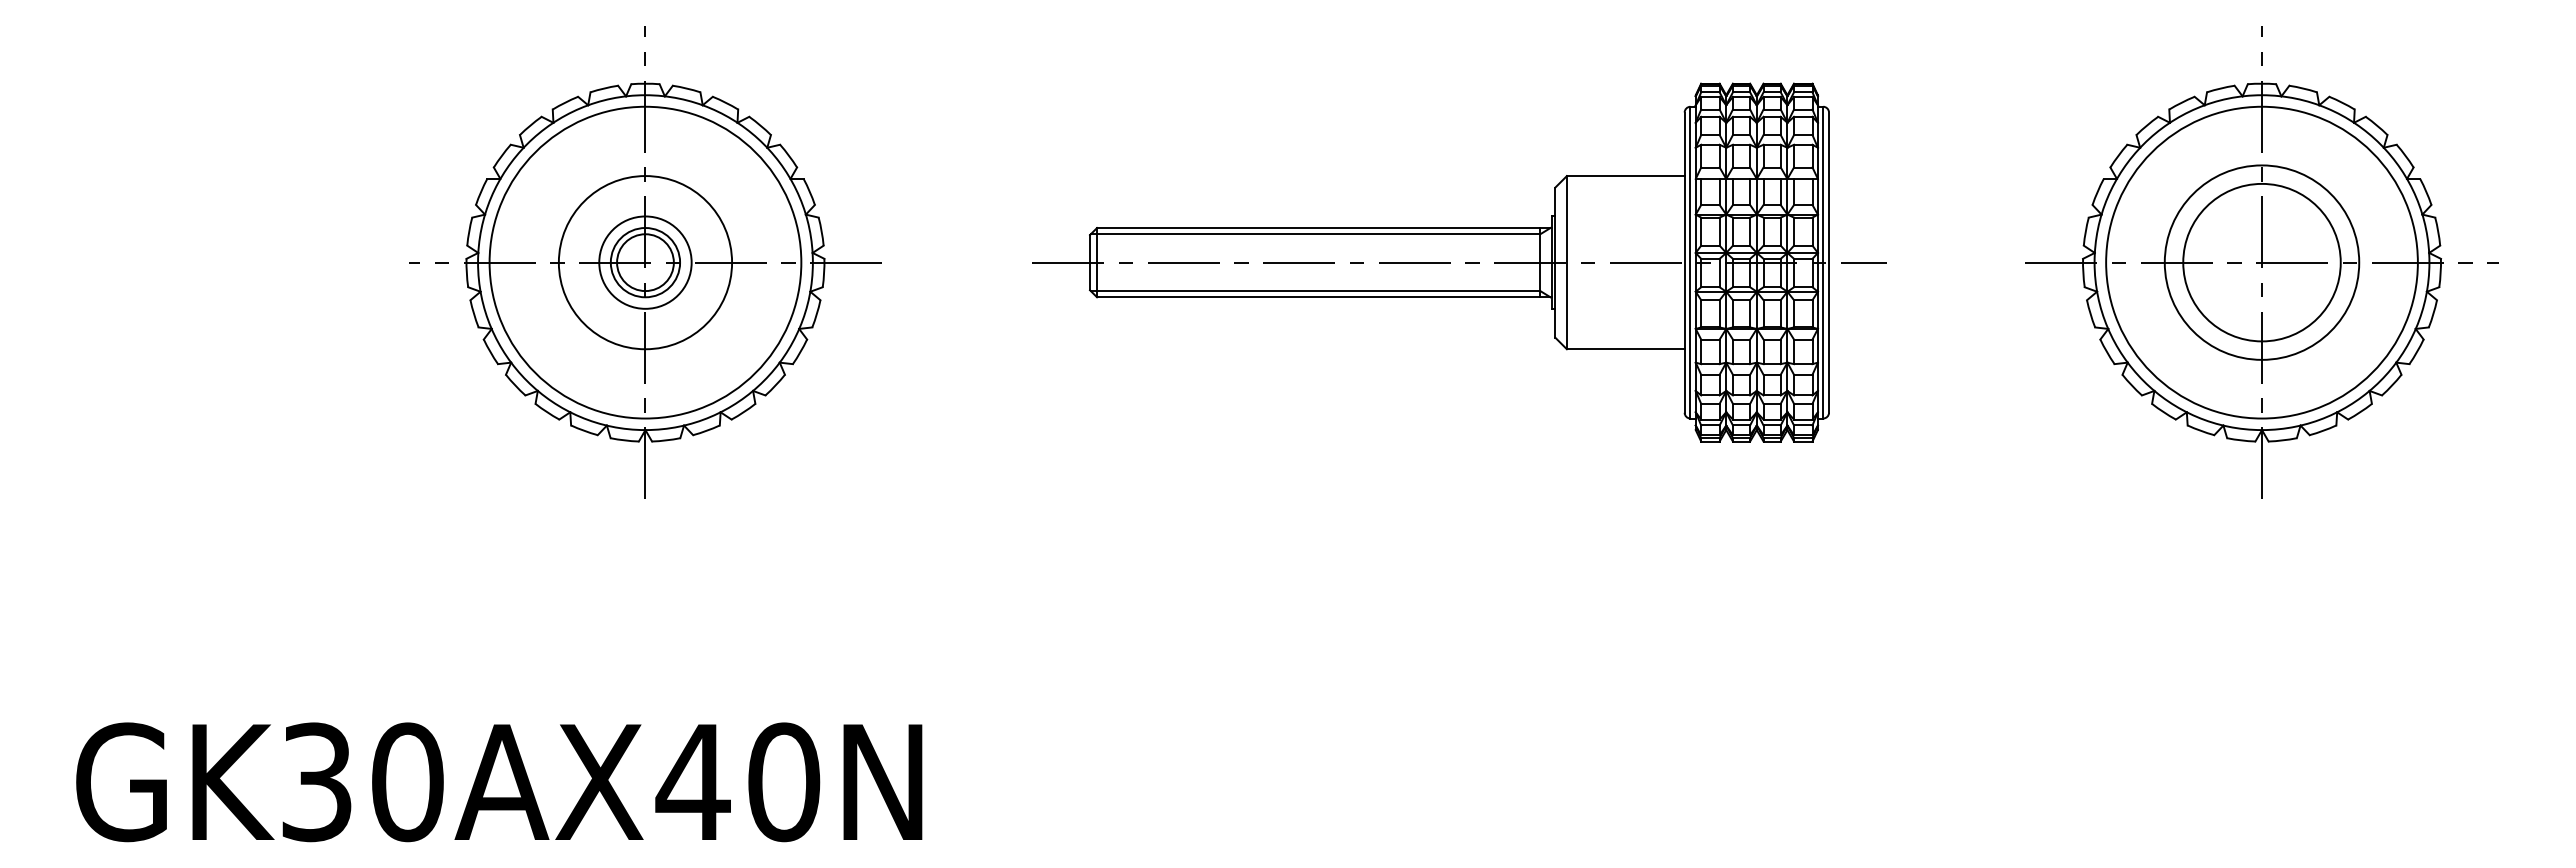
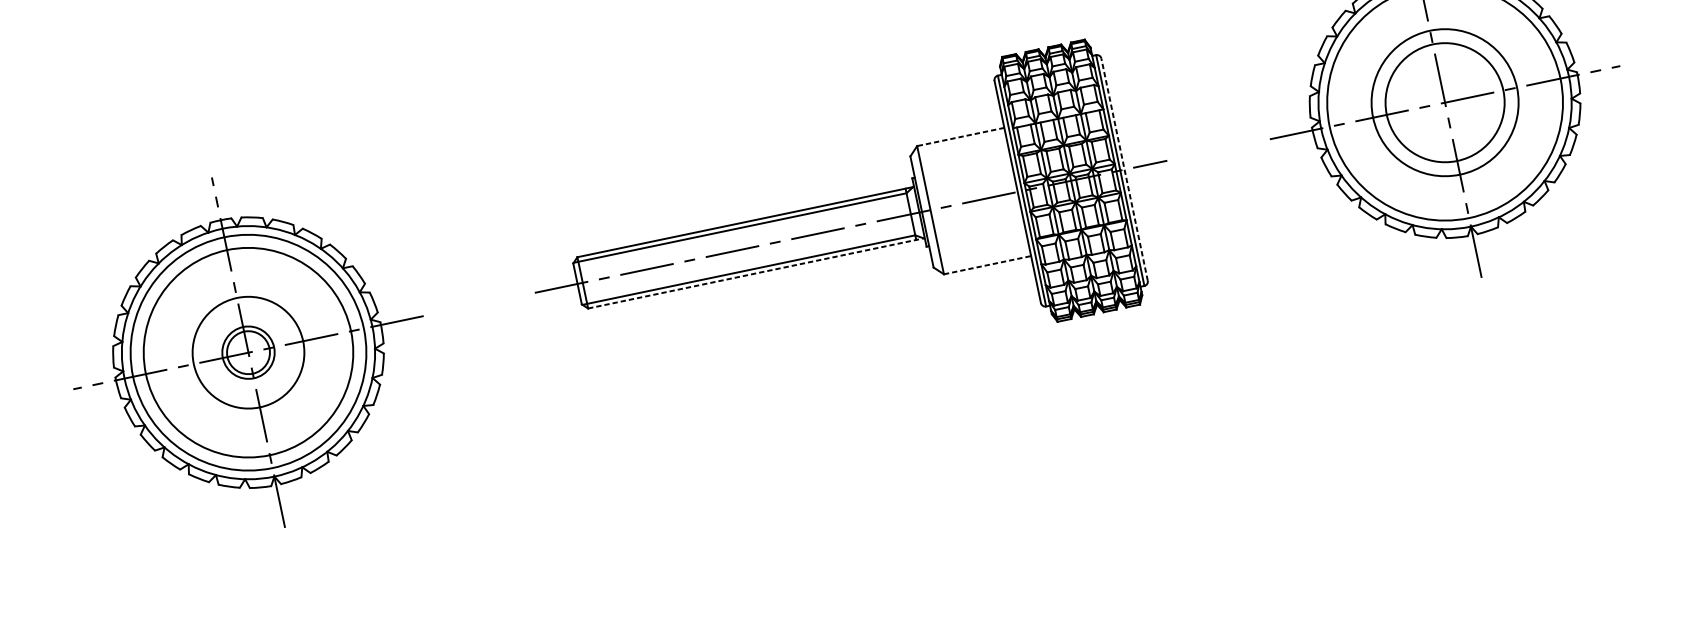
line: (1625, 176) -> (960, 137), solid -> dashed
circle: (645, 262) -> (248, 352), size x1.6
circle: (645, 262) -> (248, 352), size x1.6
line: (1829, 262) -> (1124, 169), solid -> dashed
line: (1324, 297) -> (756, 273), solid -> dashed
line: (1625, 349) -> (987, 265), solid -> dashed

